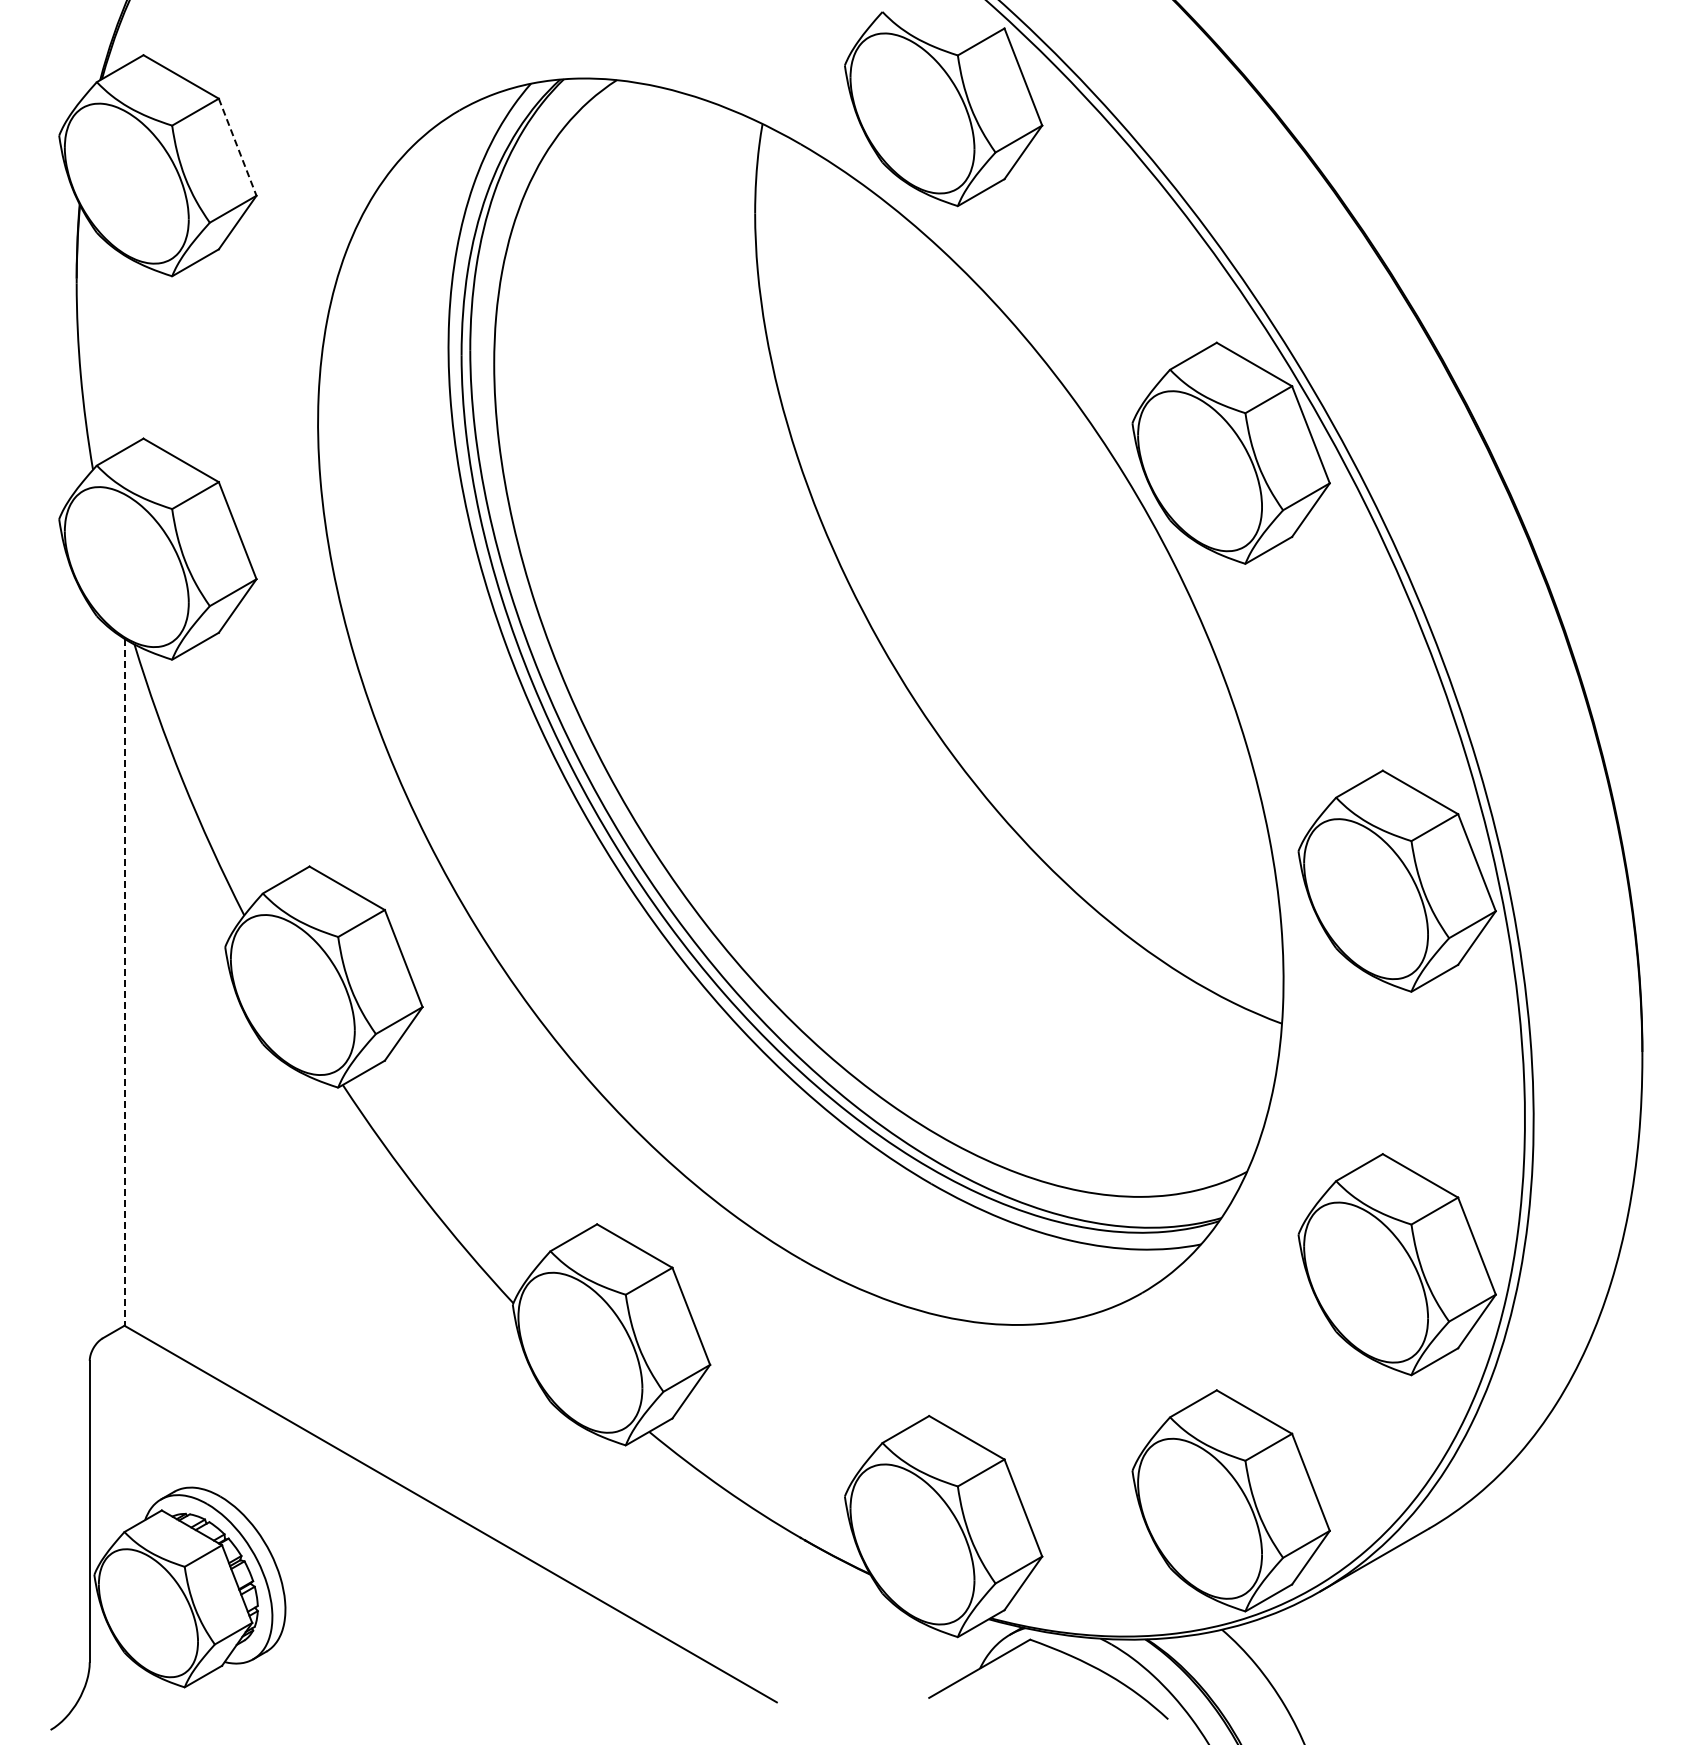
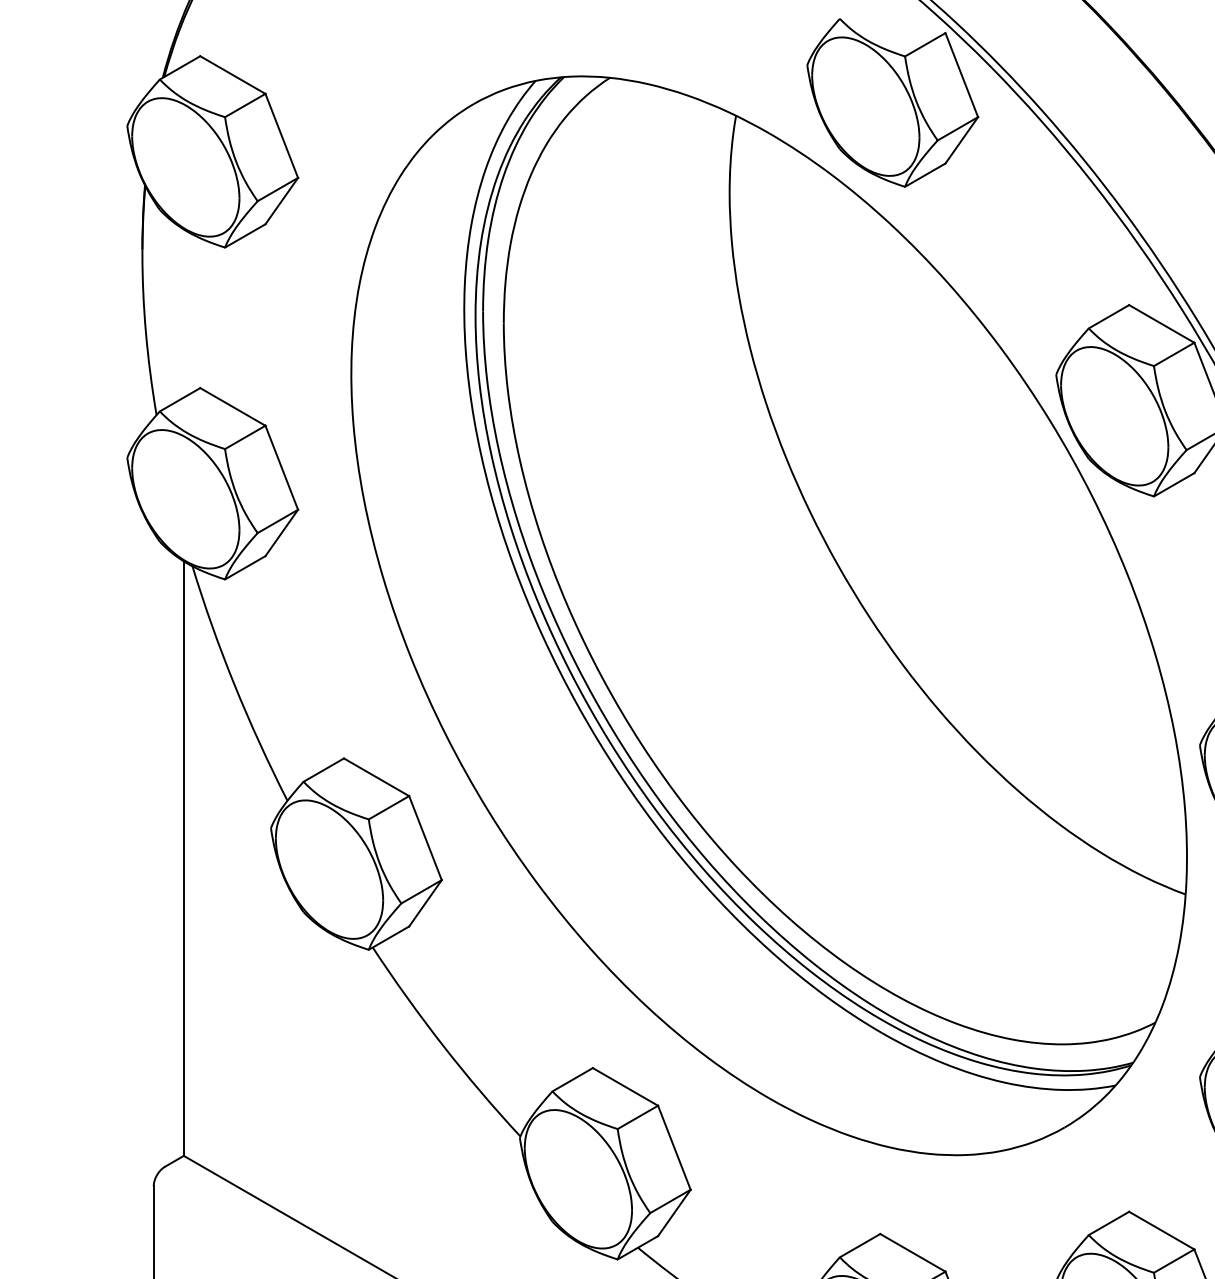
line: (237, 147) -> (281, 136), dashed -> solid
line: (124, 982) -> (183, 858), dashed -> solid

